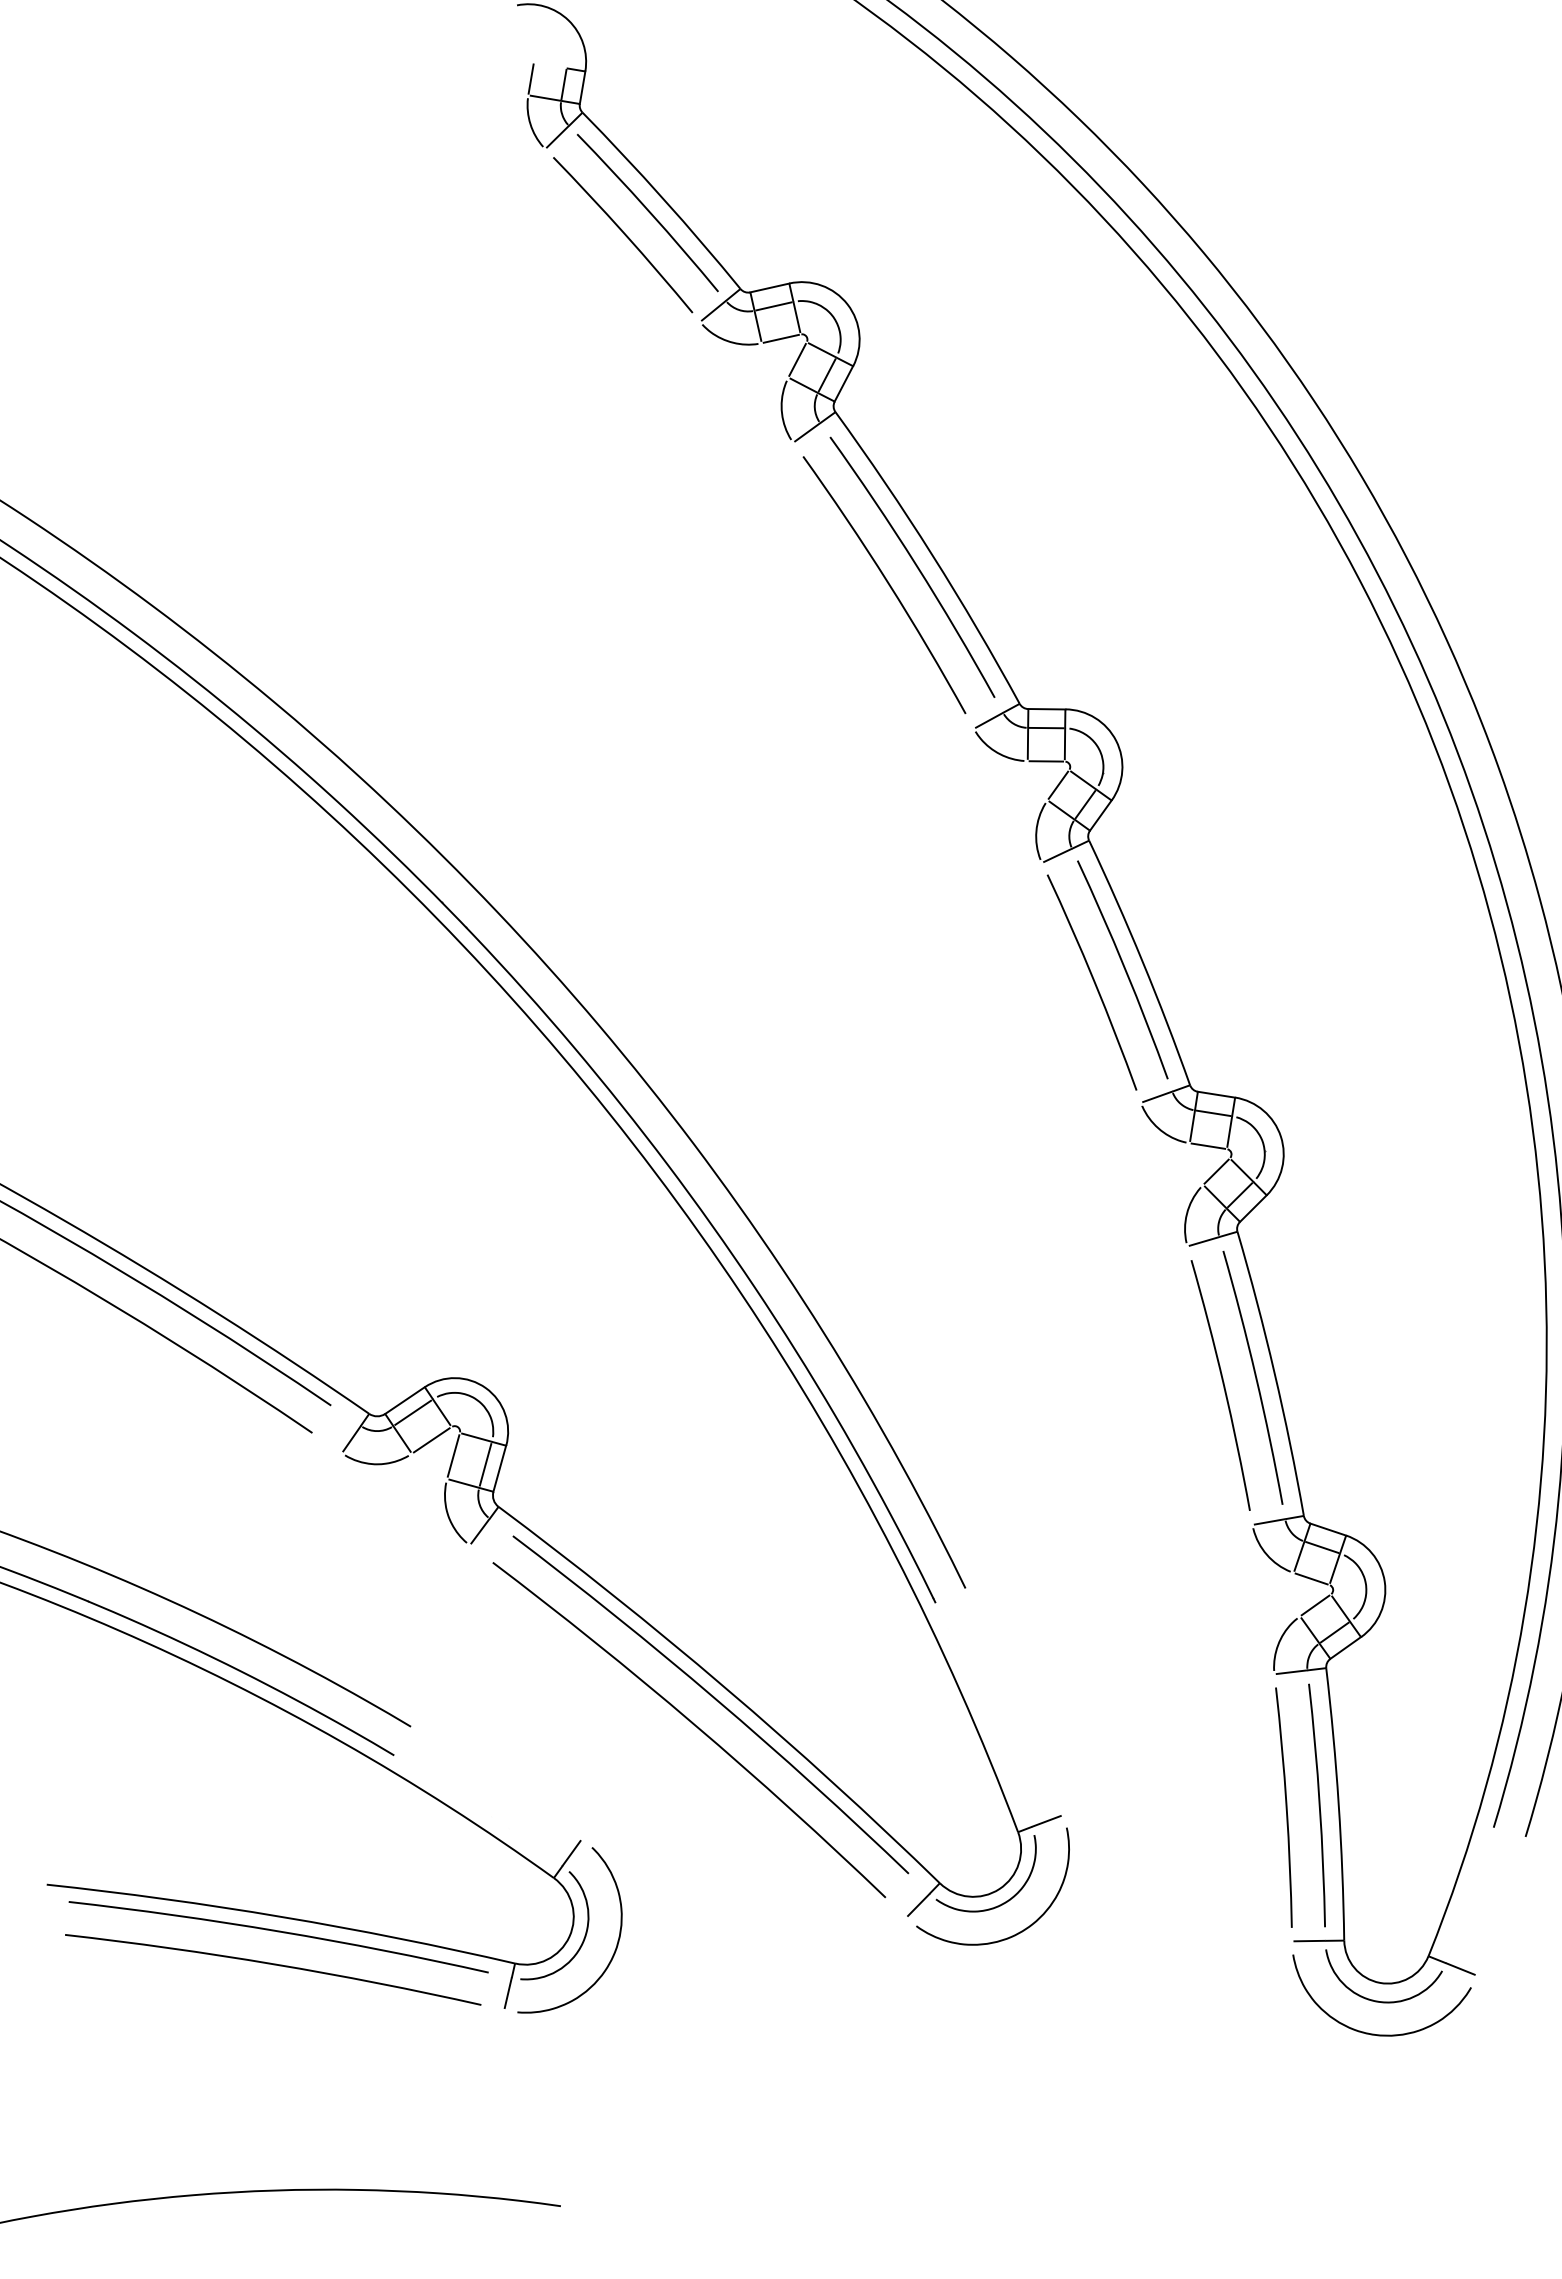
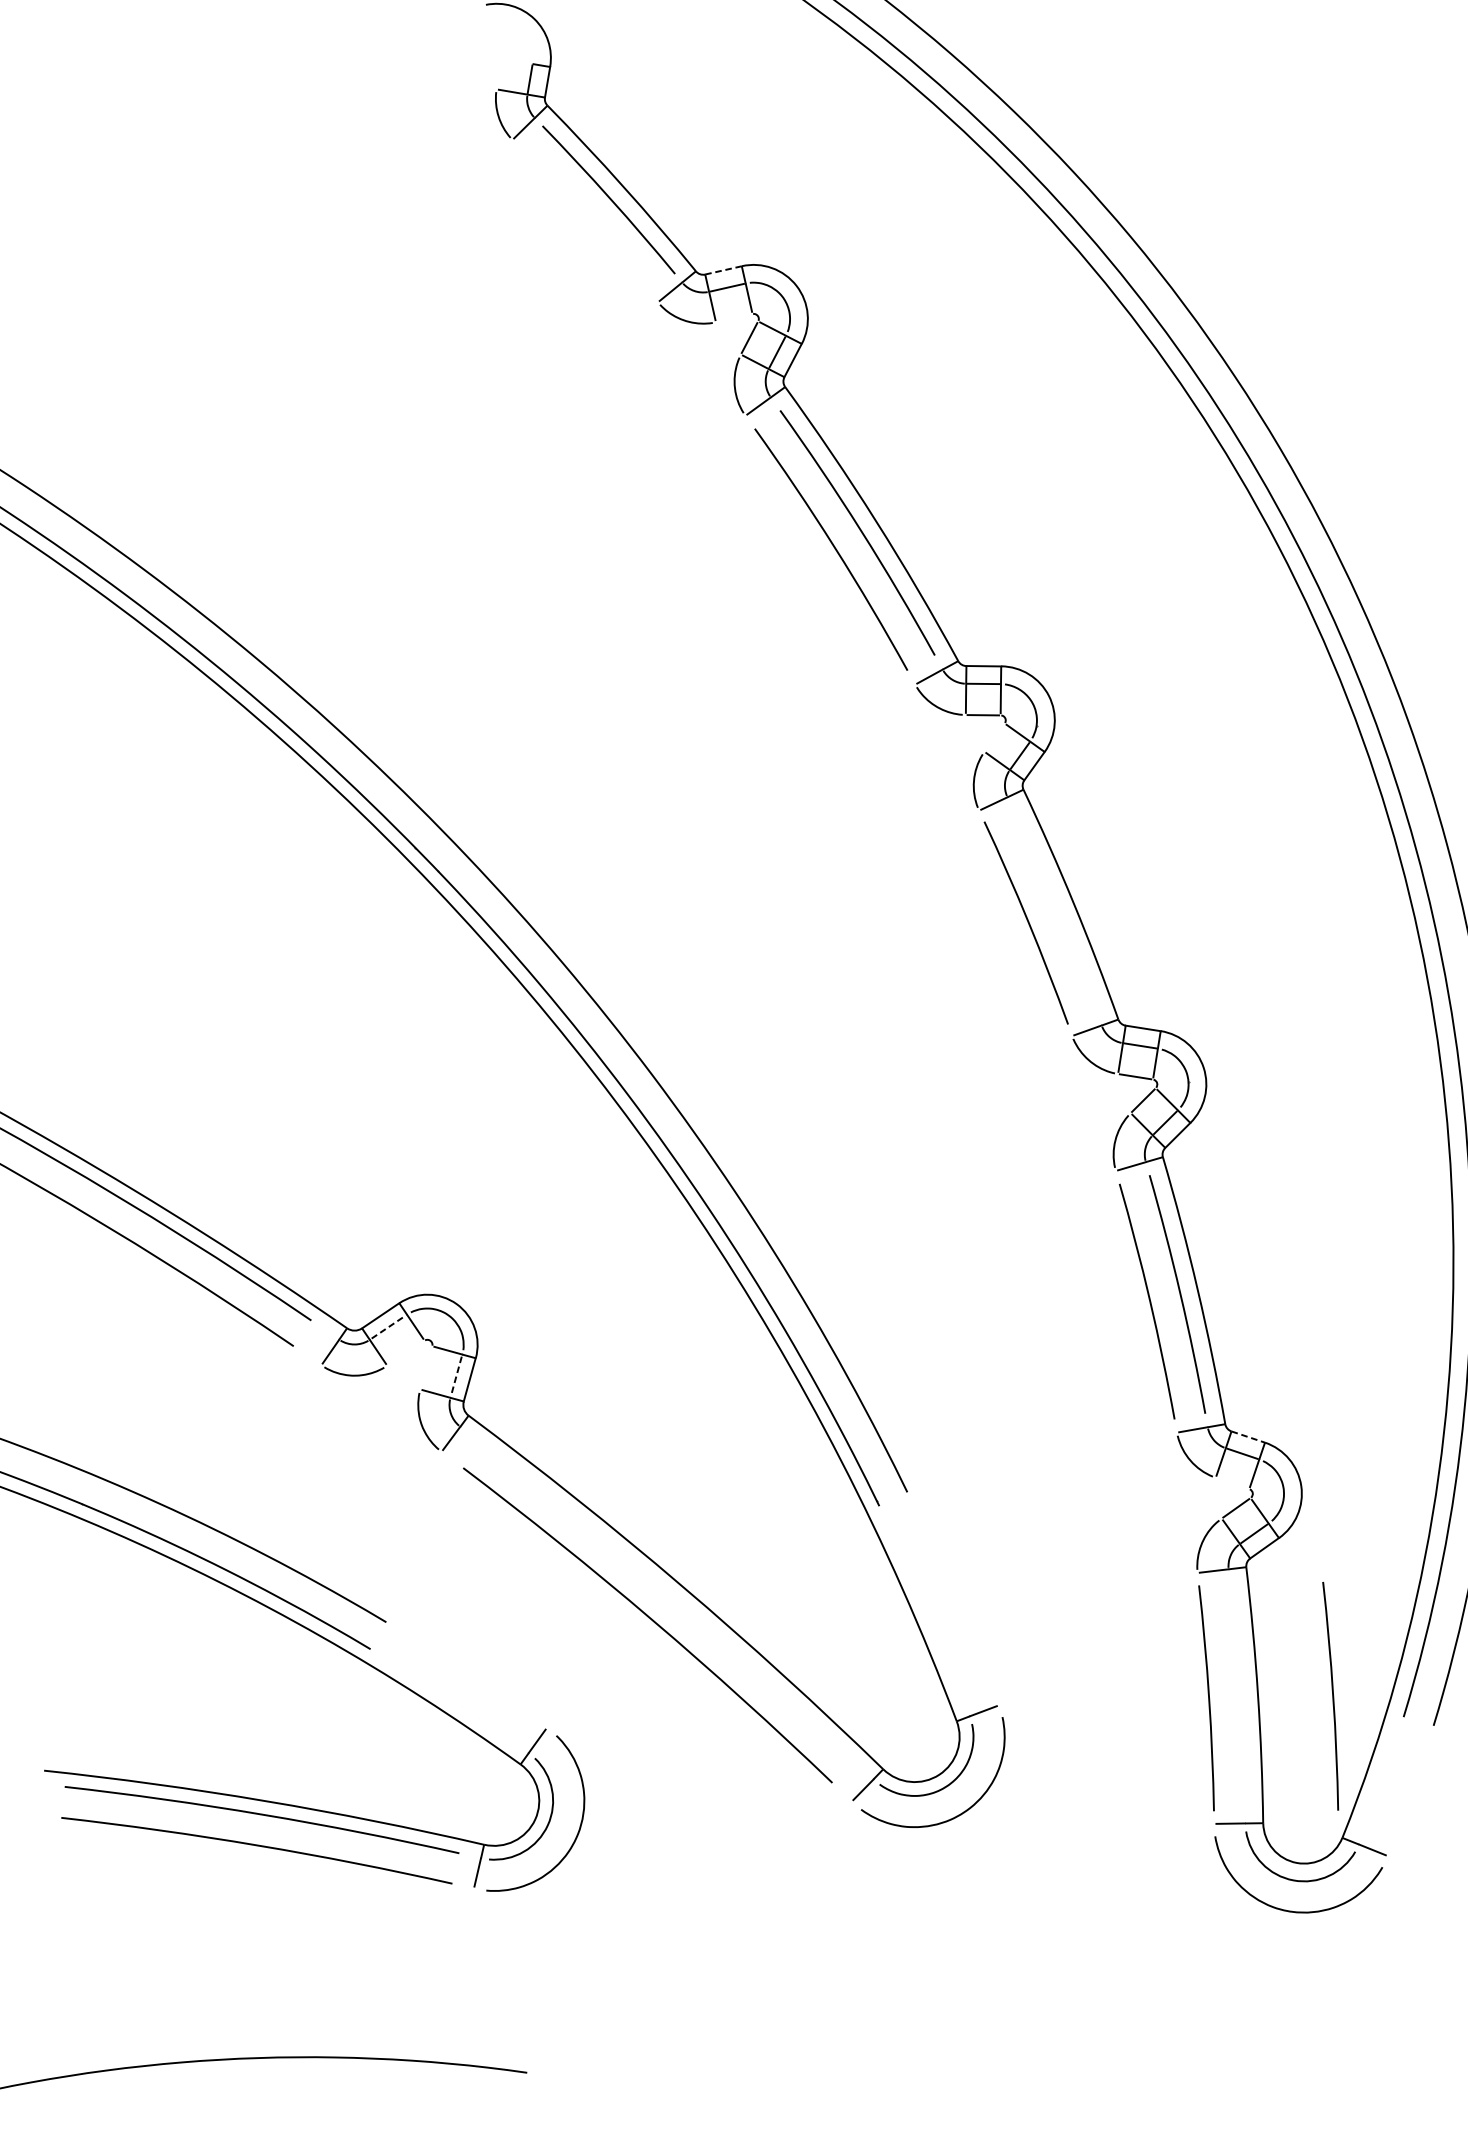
line: (530, 78) -> (498, 73), removed
curve: (623, 234) -> (586, 220), removed
line: (769, 287) -> (723, 269), solid -> dashed
line: (780, 338) -> (733, 317), removed
line: (1058, 784) -> (994, 736), removed
curve: (1123, 968) -> (1055, 909), removed
line: (413, 1412) -> (388, 1327), solid -> dashed
line: (431, 1440) -> (405, 1353), removed
line: (453, 1455) -> (426, 1367), removed
line: (485, 1464) -> (456, 1375), solid -> dashed
line: (1328, 1529) -> (1248, 1436), solid -> dashed
line: (1311, 1578) -> (1232, 1482), removed
arc: (714, 1699) -> (671, 1596), removed
curve: (1318, 1805) -> (1332, 1696), moved

